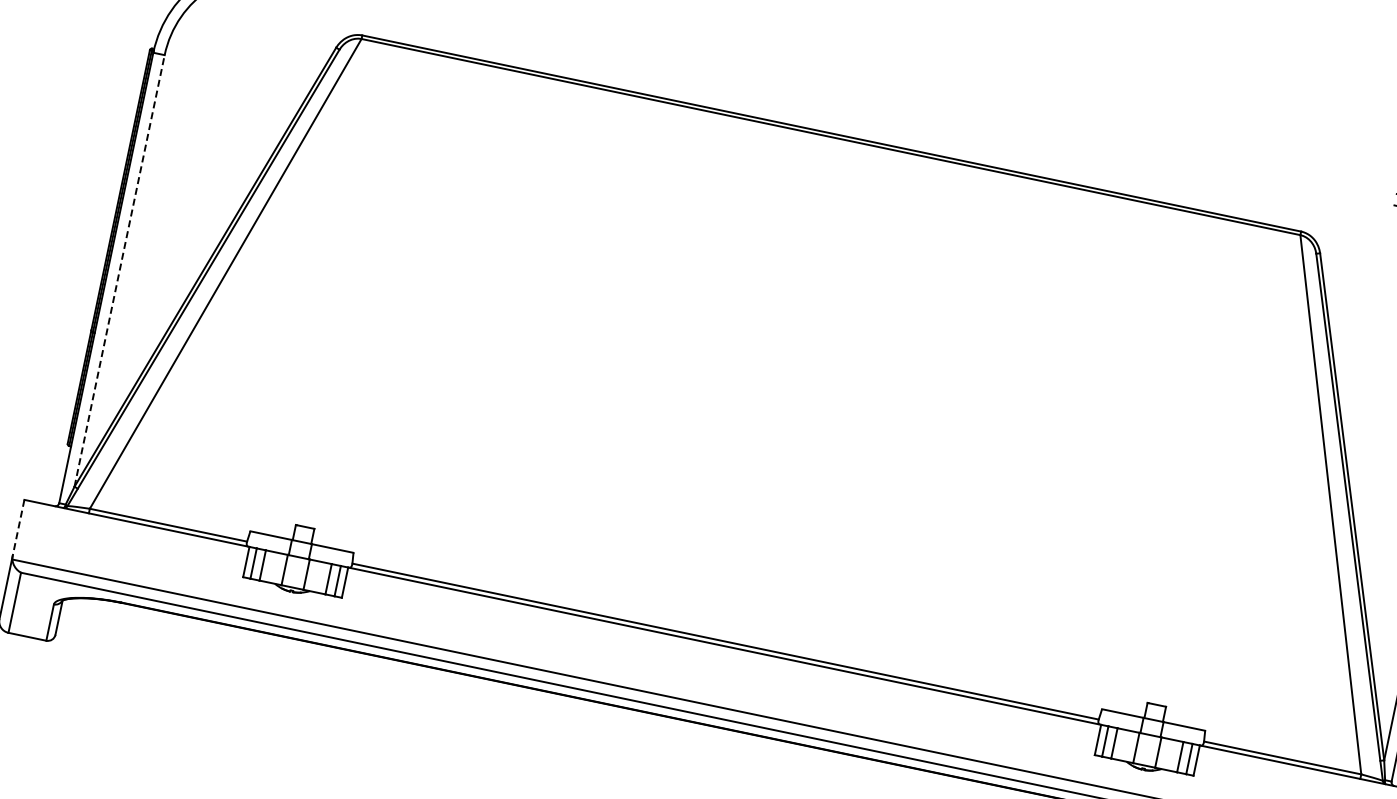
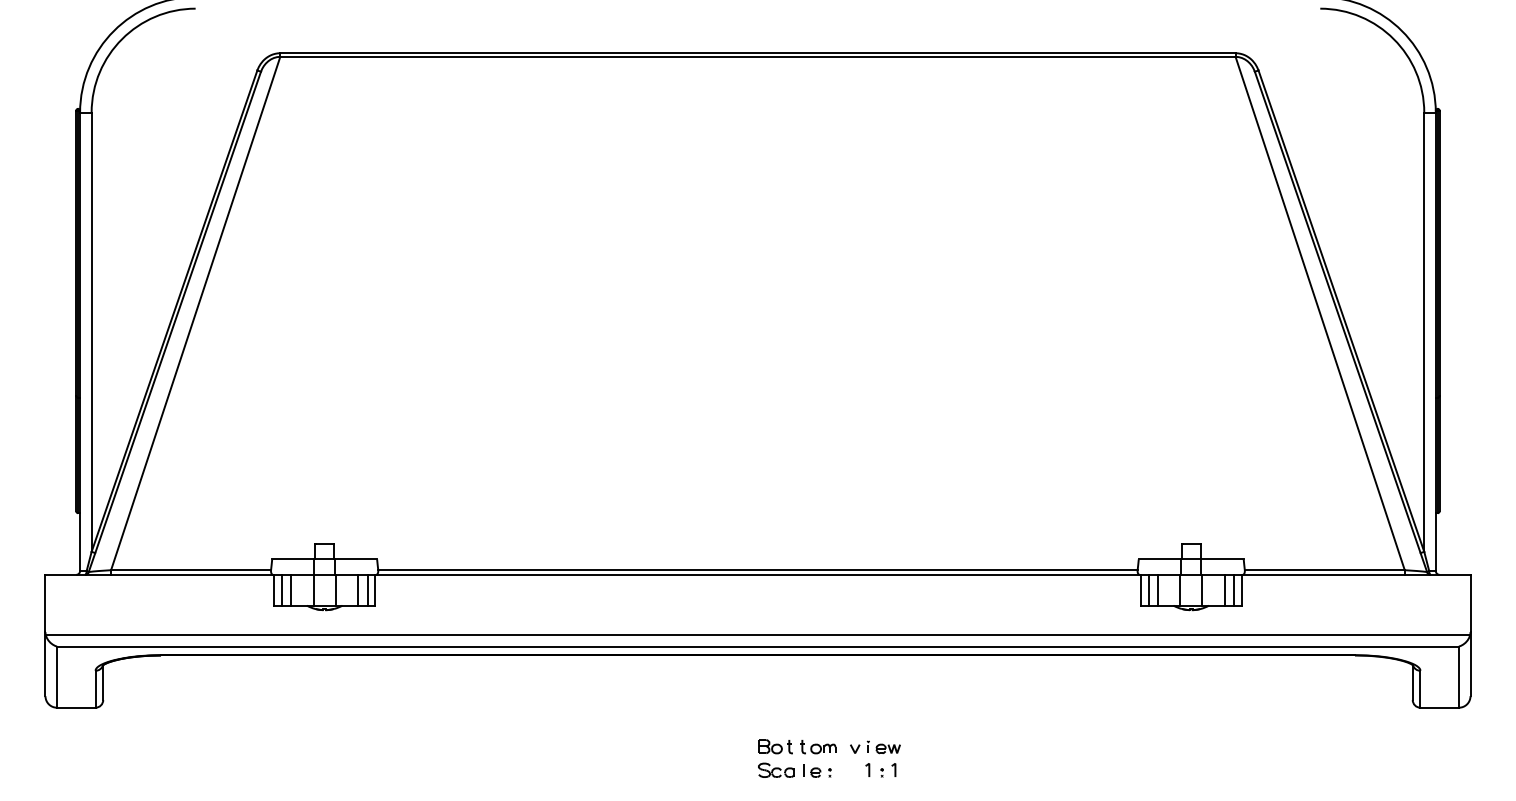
line: (119, 271) -> (91, 332), dashed -> solid
line: (18, 528) -> (45, 603), dashed -> solid

